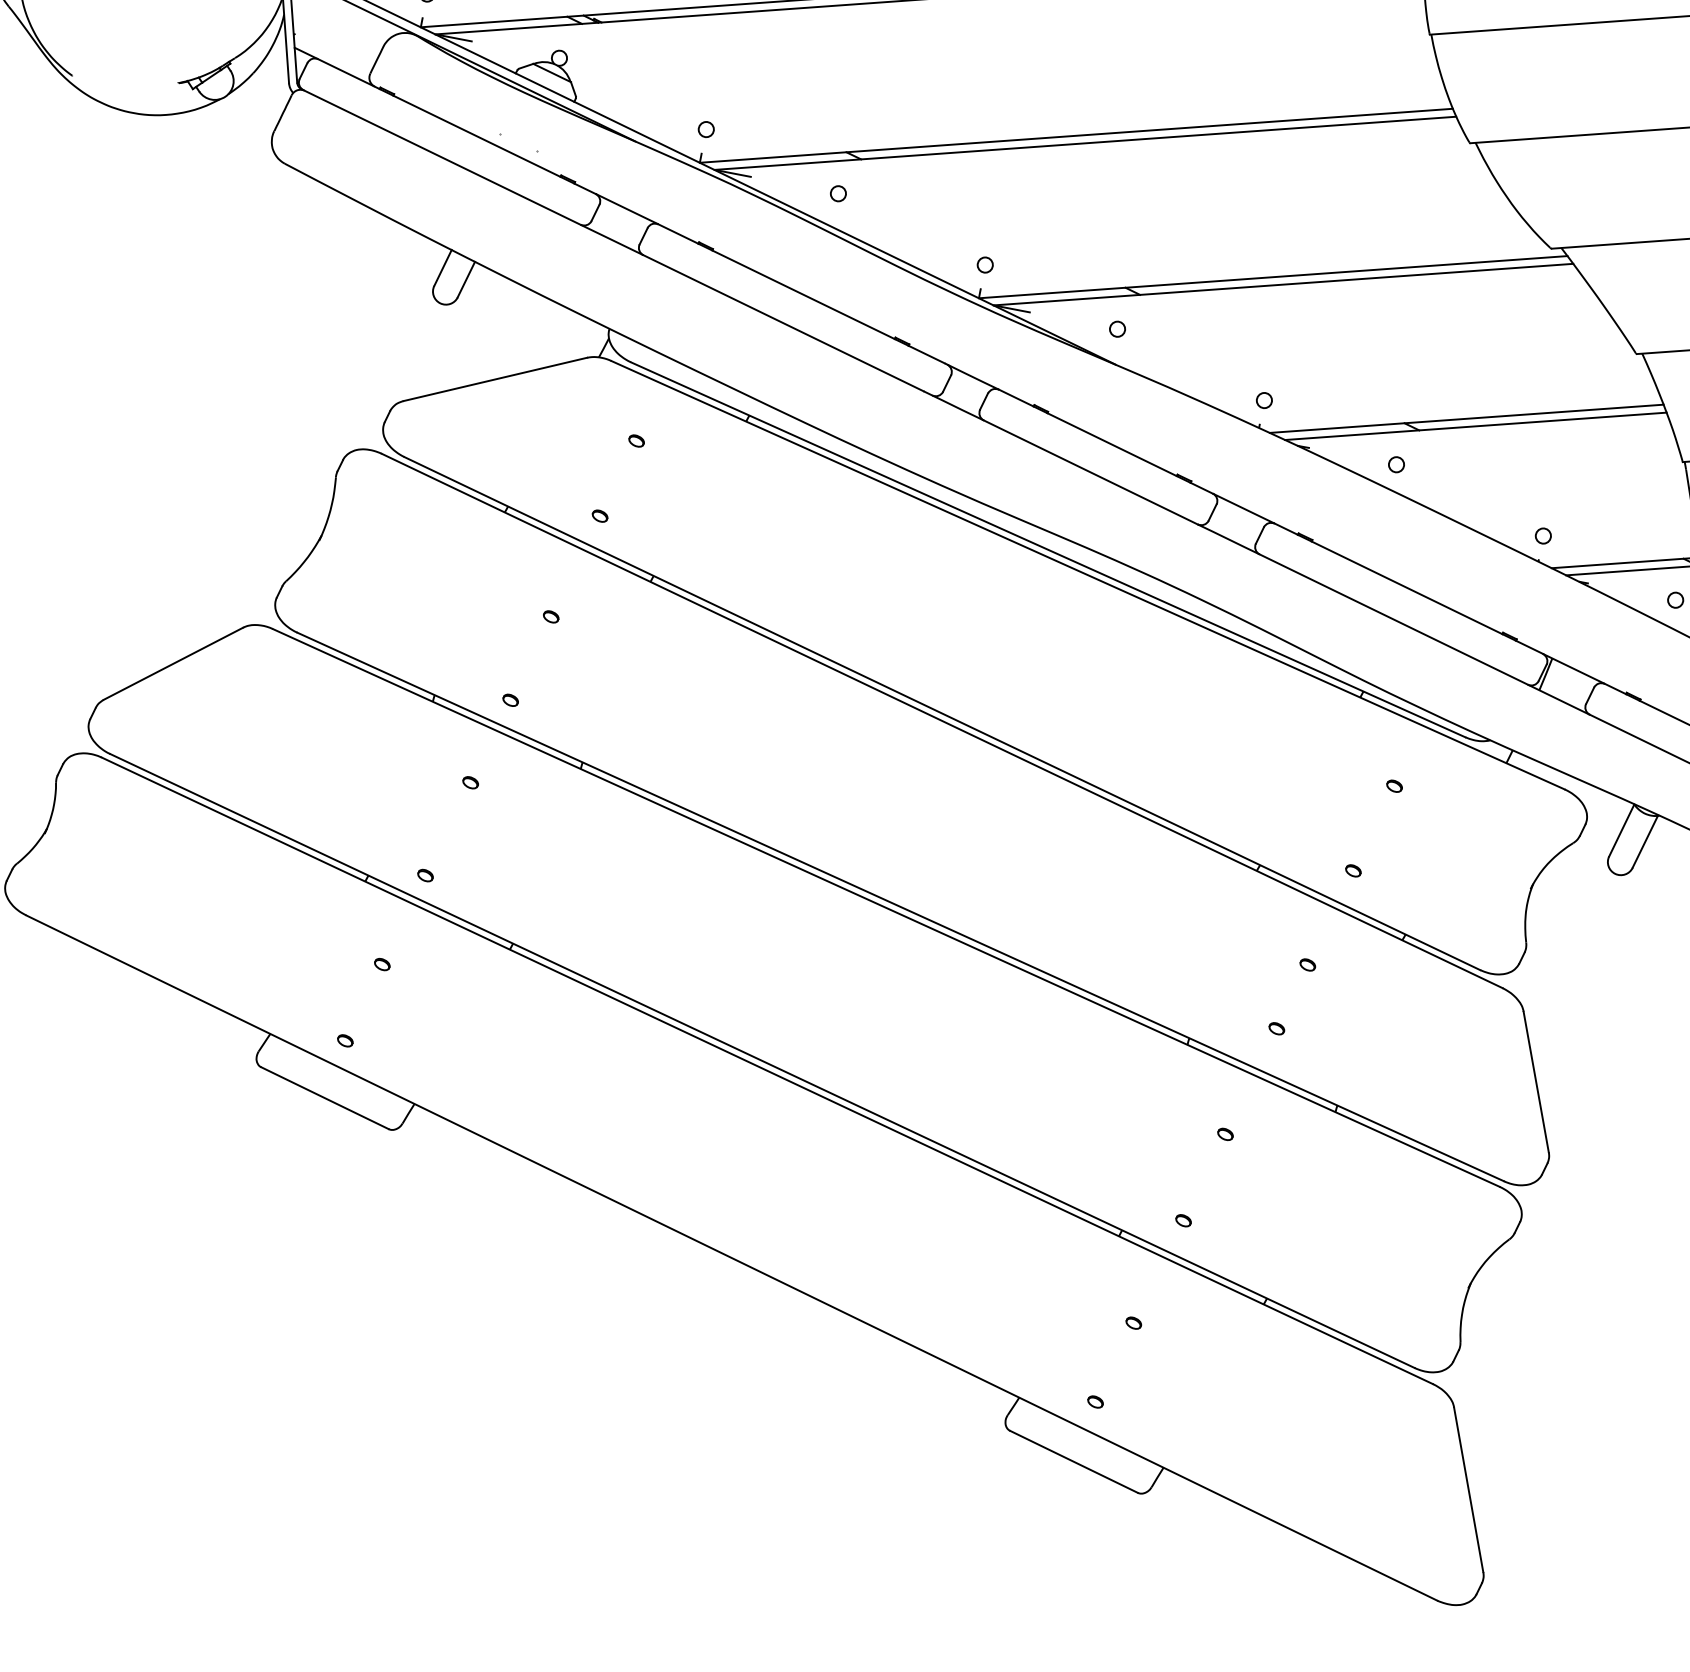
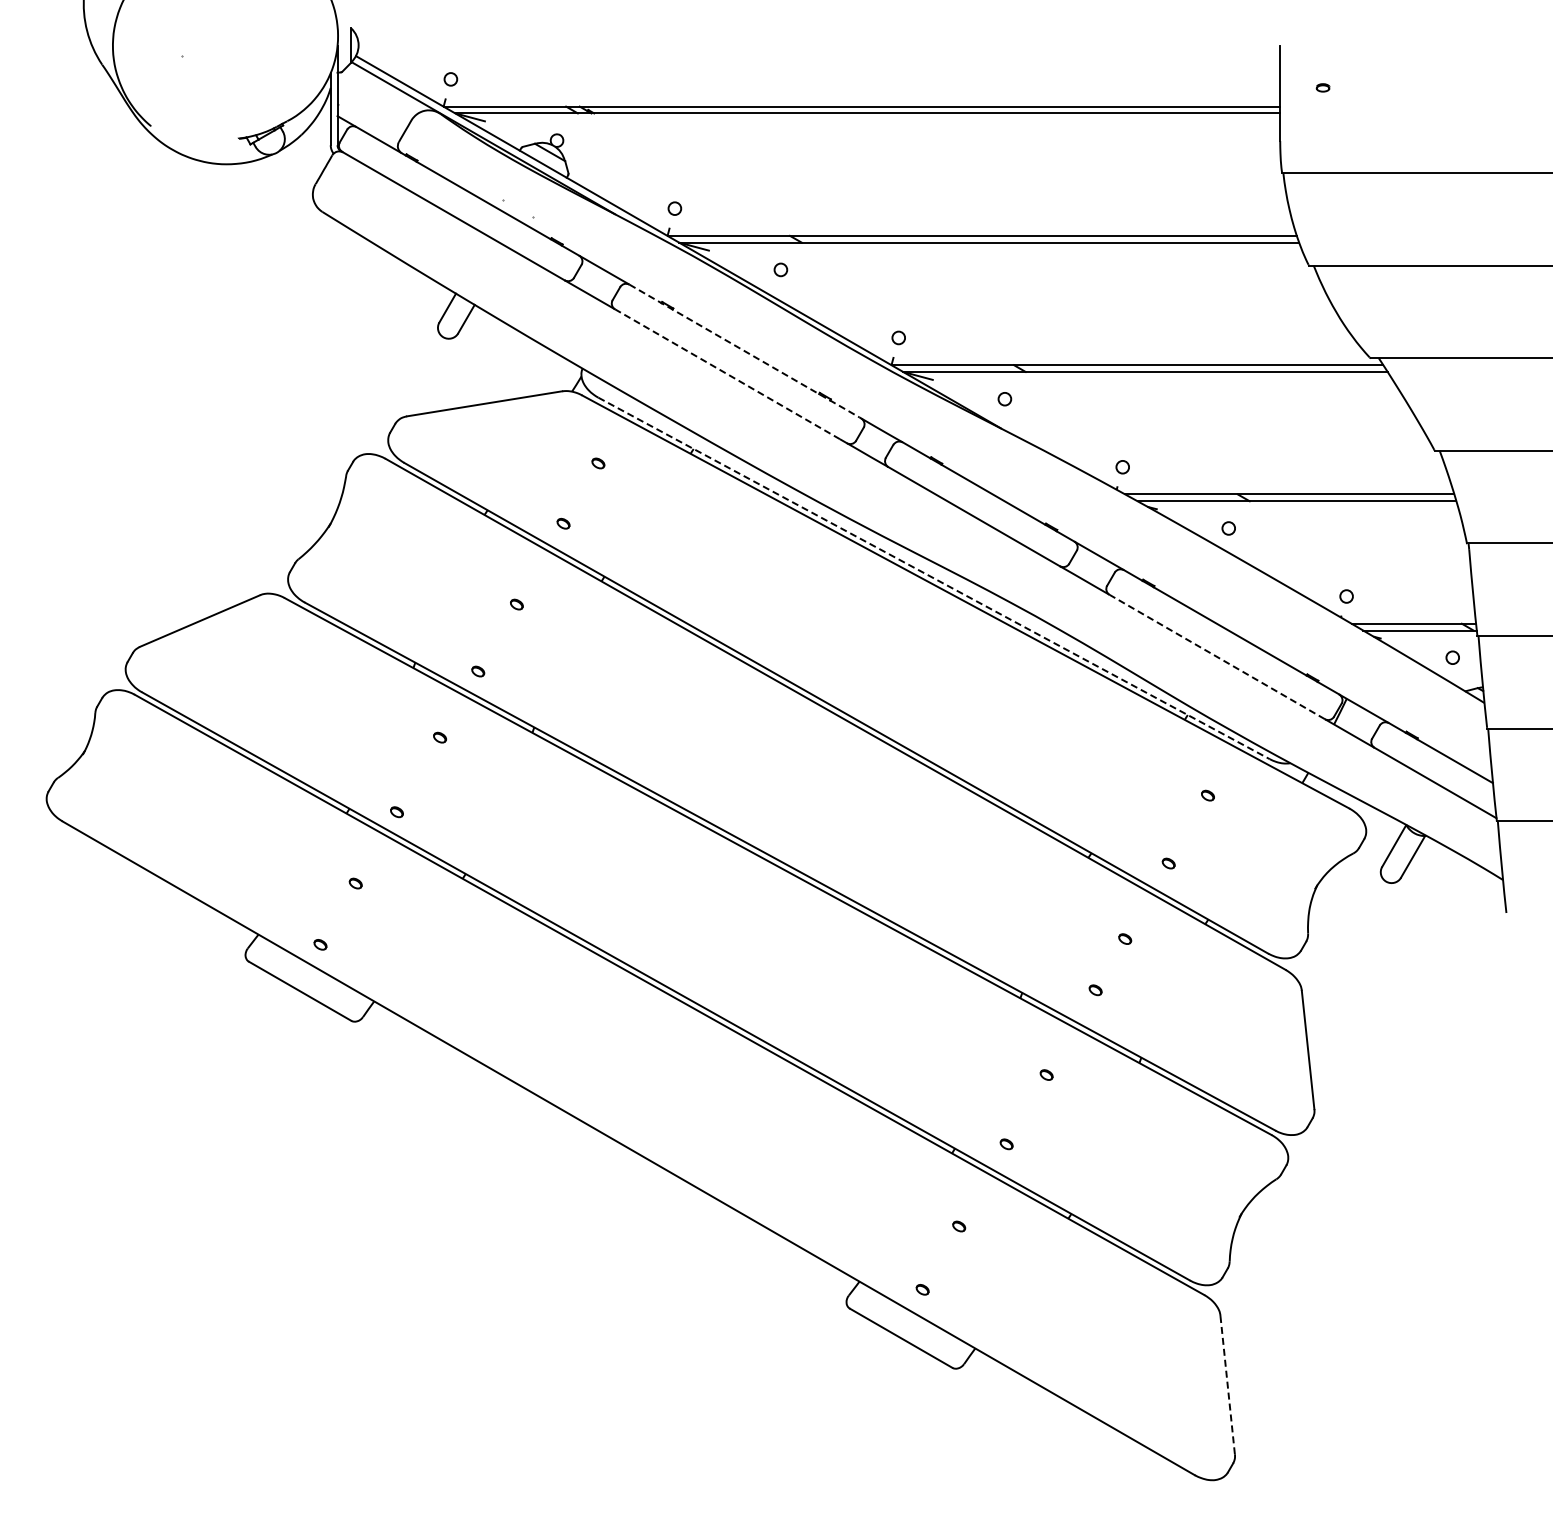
line: (801, 293) -> (744, 350), solid -> dashed
line: (783, 323) -> (727, 374), solid -> dashed
line: (1048, 549) -> (934, 578), solid -> dashed
line: (1392, 618) -> (1216, 656), solid -> dashed
line: (1468, 1490) -> (1227, 1385), solid -> dashed

